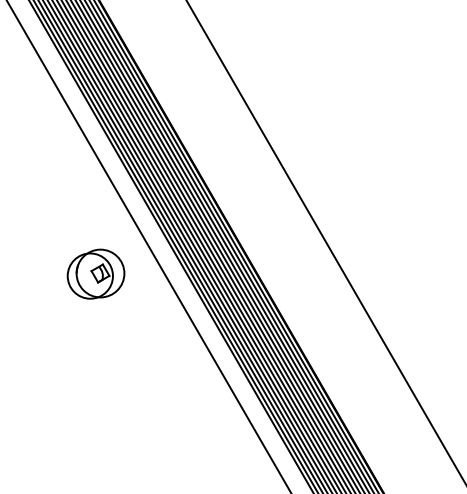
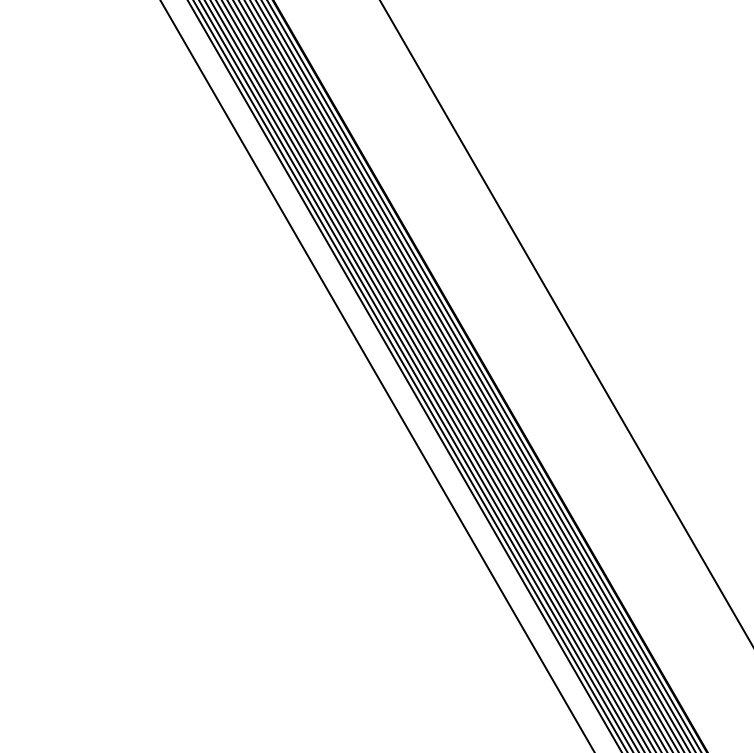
part: (95, 274) -> (285, 363), removed

